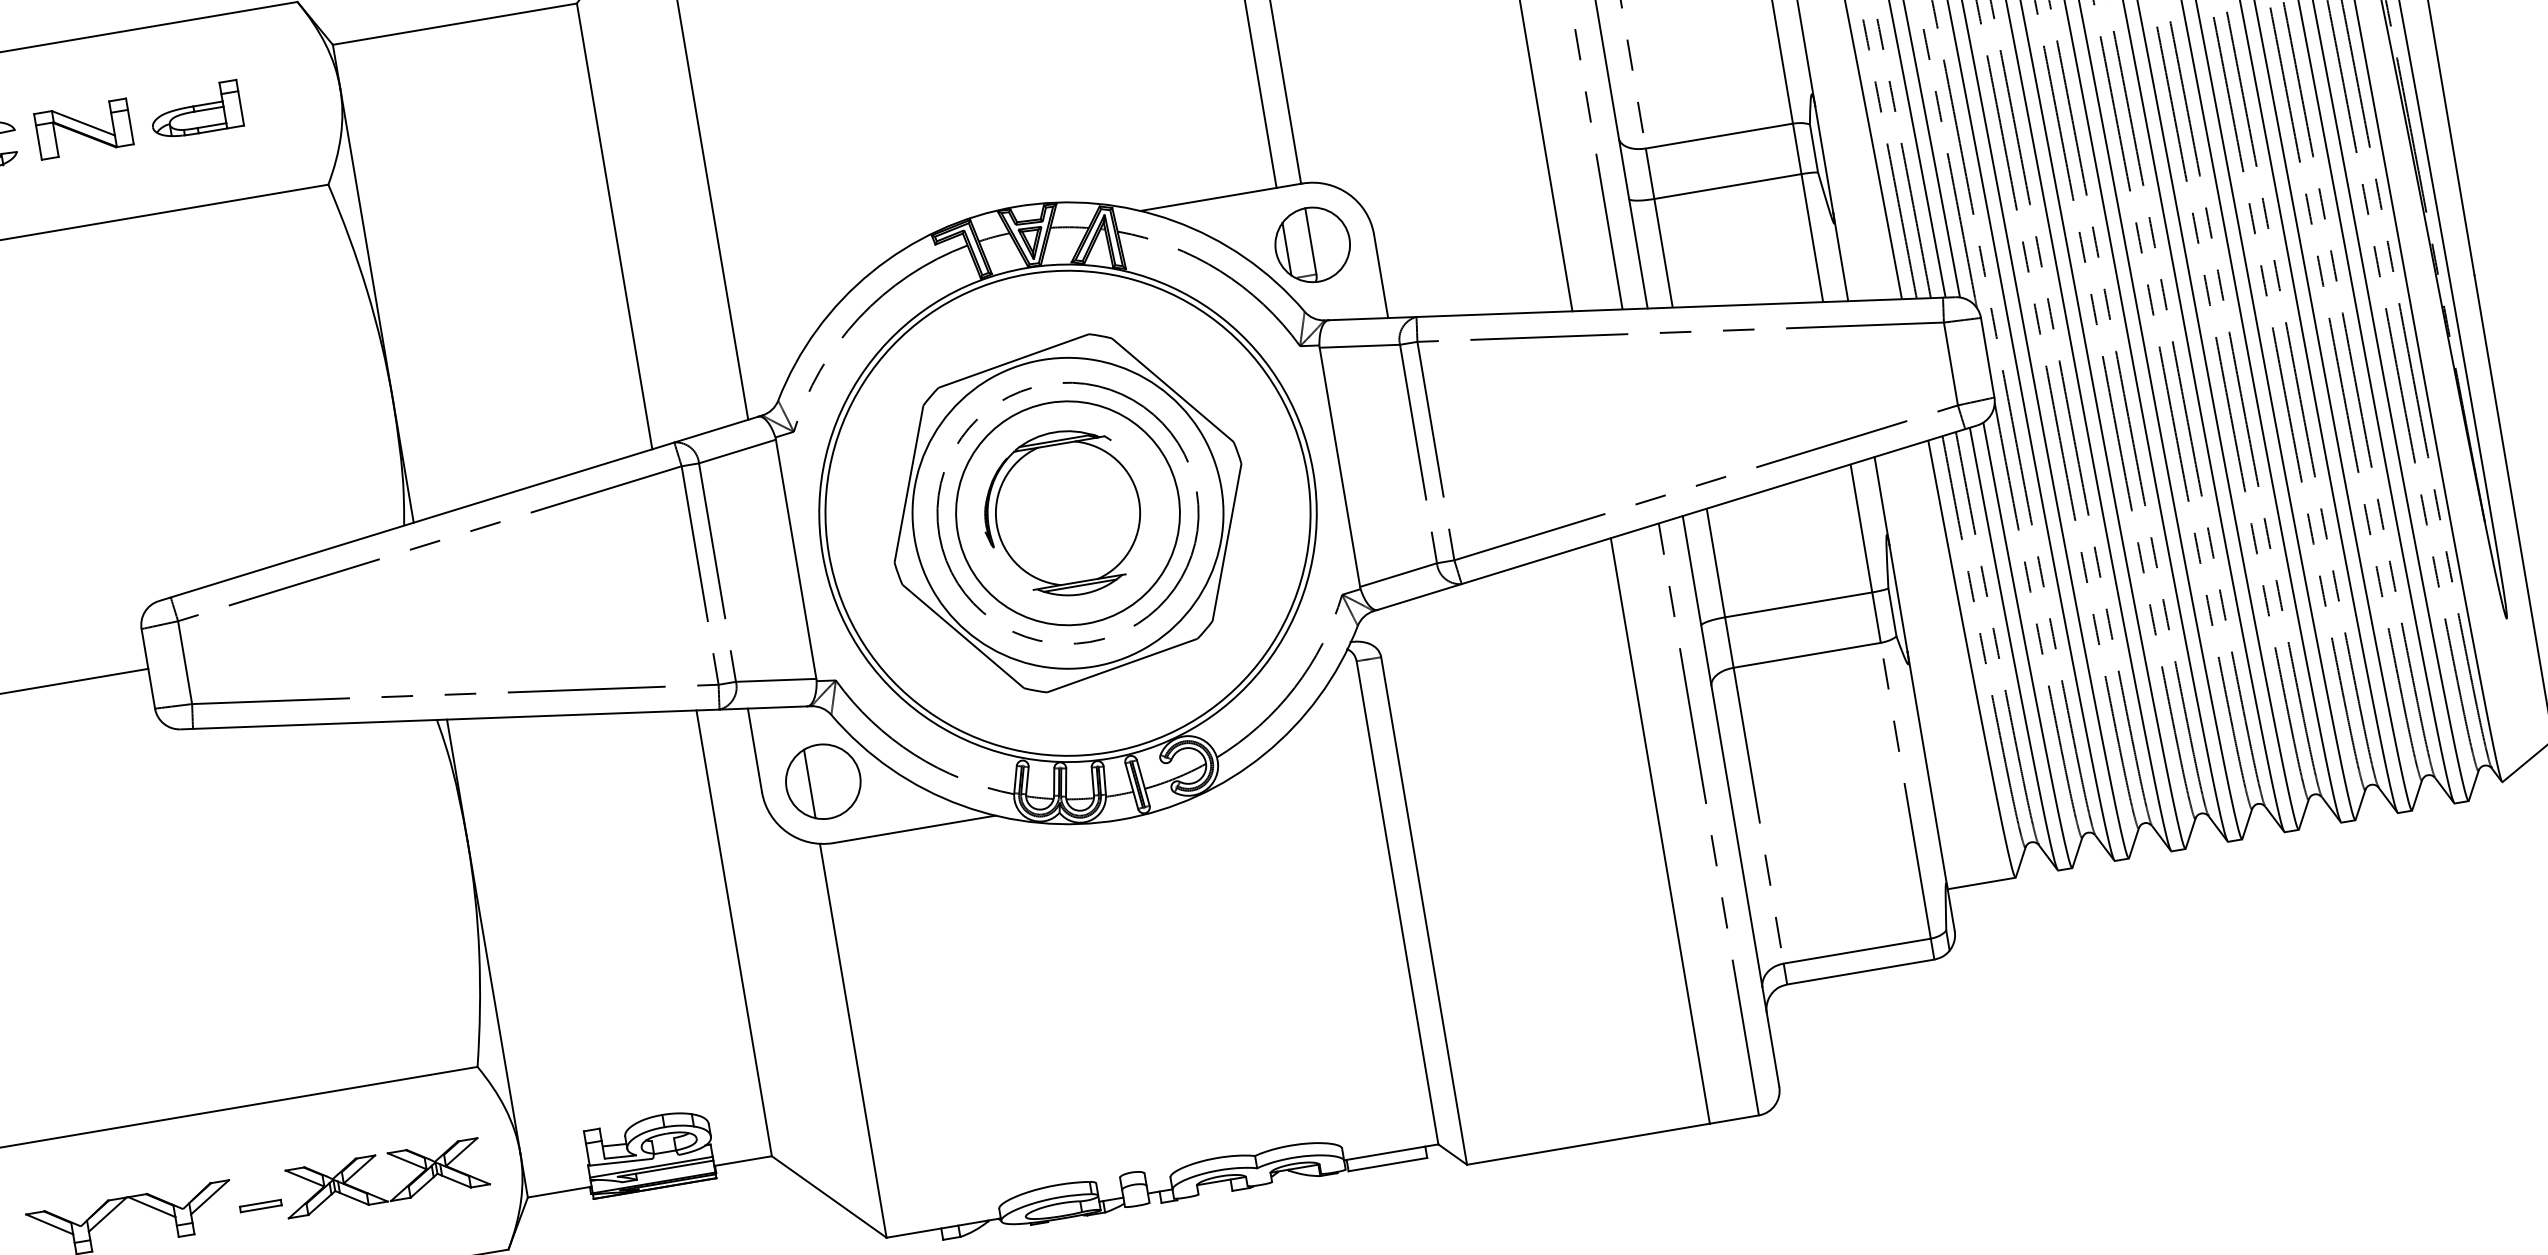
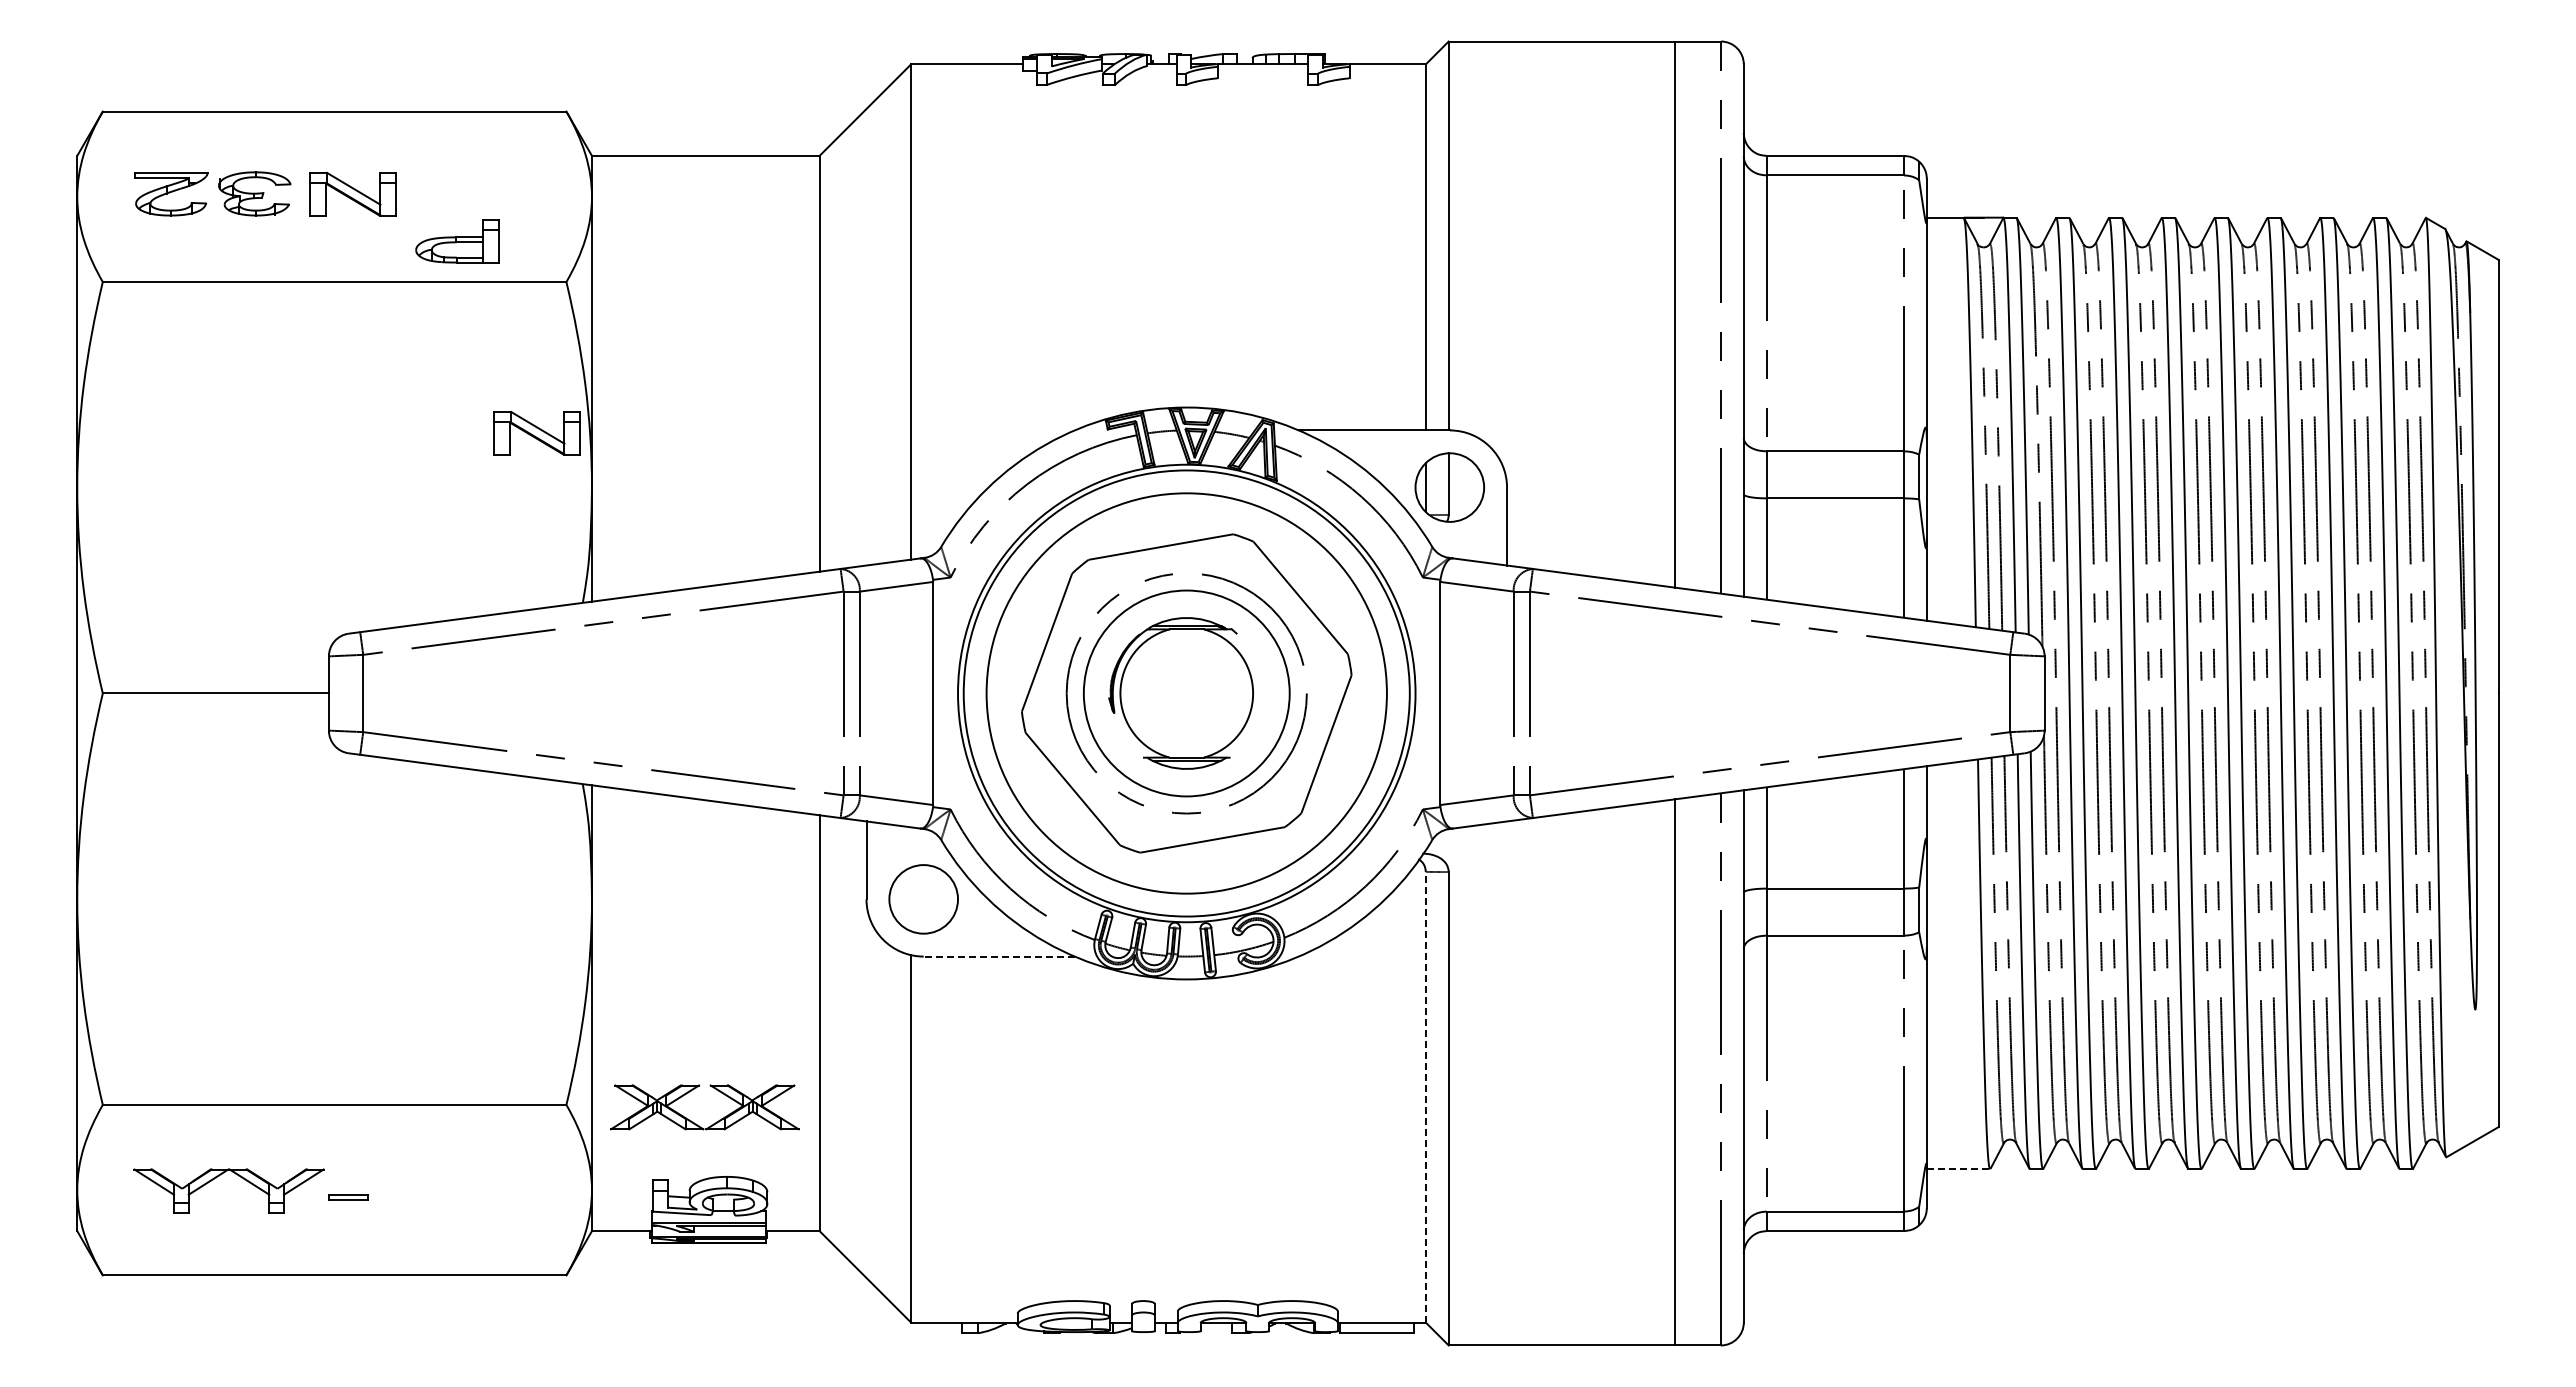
part: (195, 110) -> (457, 241), moved
part: (323, 351) -> (536, 432), added
circle: (1067, 513) -> (1186, 693), size x1.4
line: (810, 784) -> (911, 899), removed
line: (914, 829) -> (999, 956), solid -> dashed
line: (1981, 883) -> (1958, 1169), solid -> dashed
line: (1397, 902) -> (1425, 1096), solid -> dashed
part: (379, 1196) -> (696, 1123), moved

